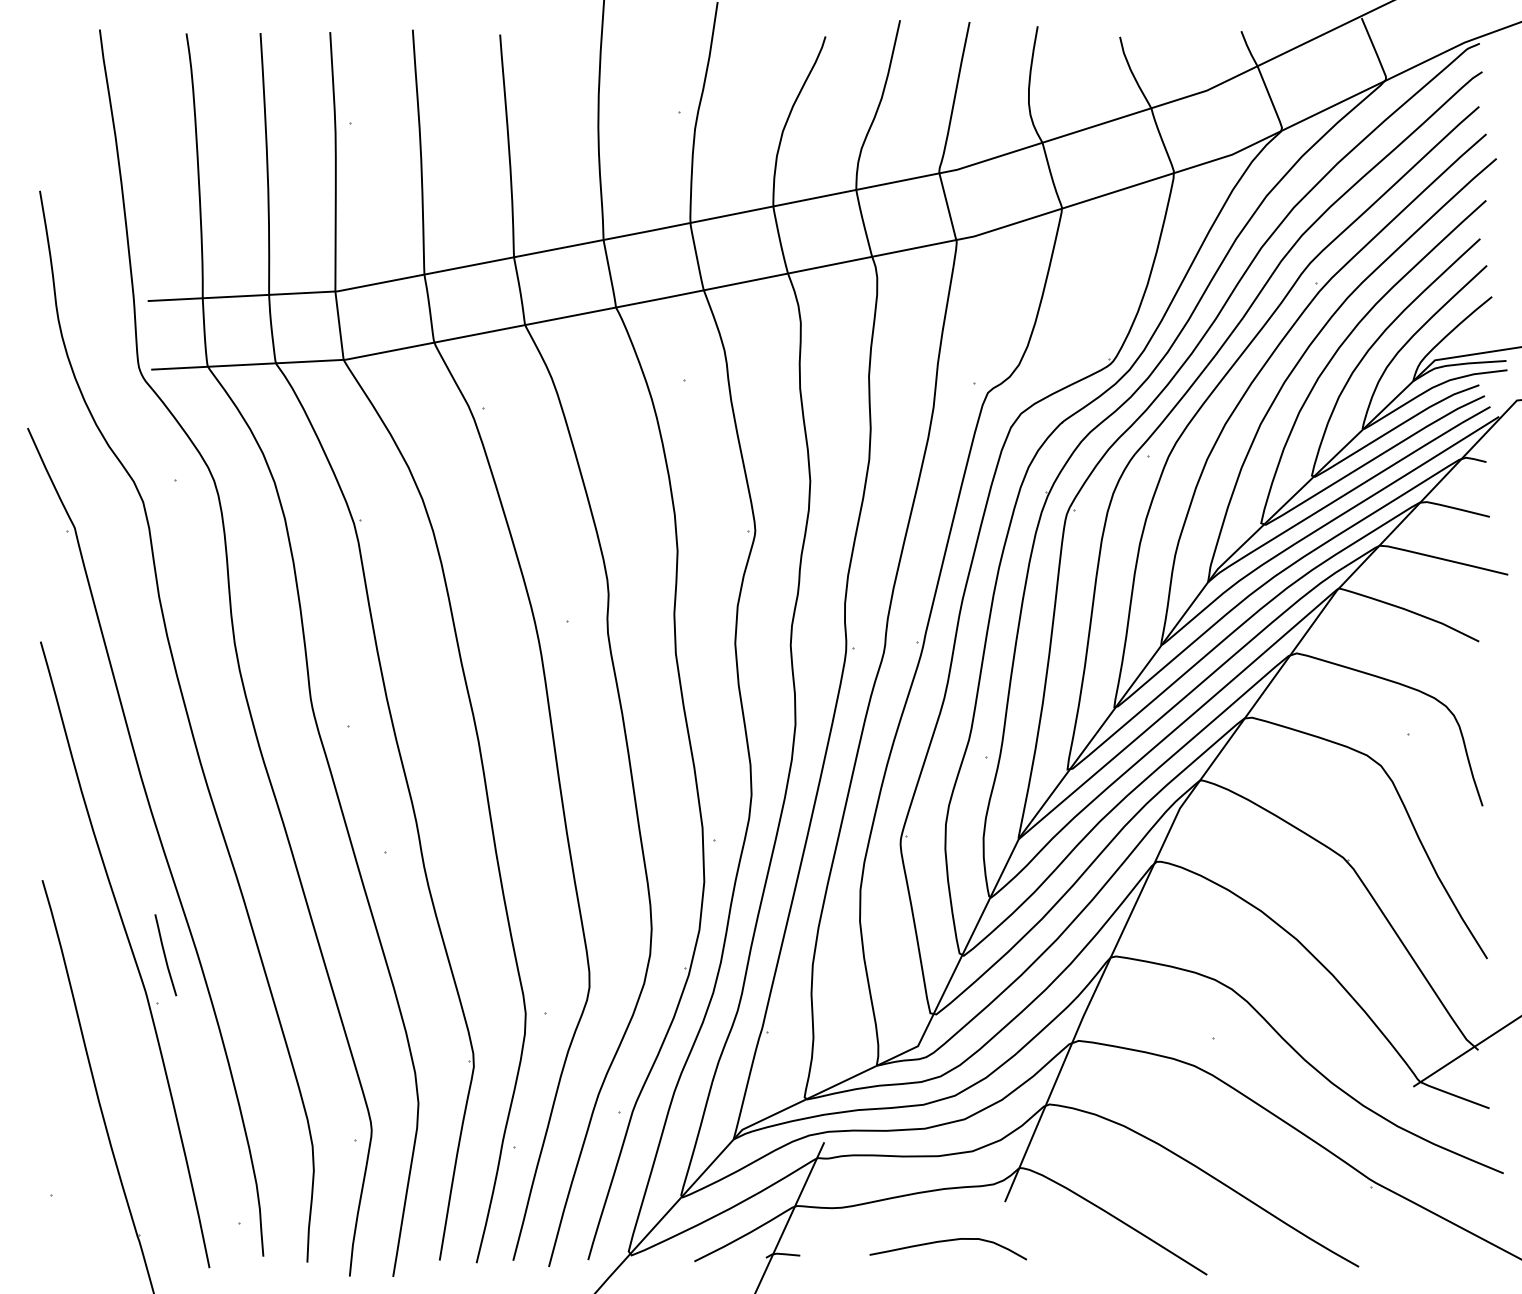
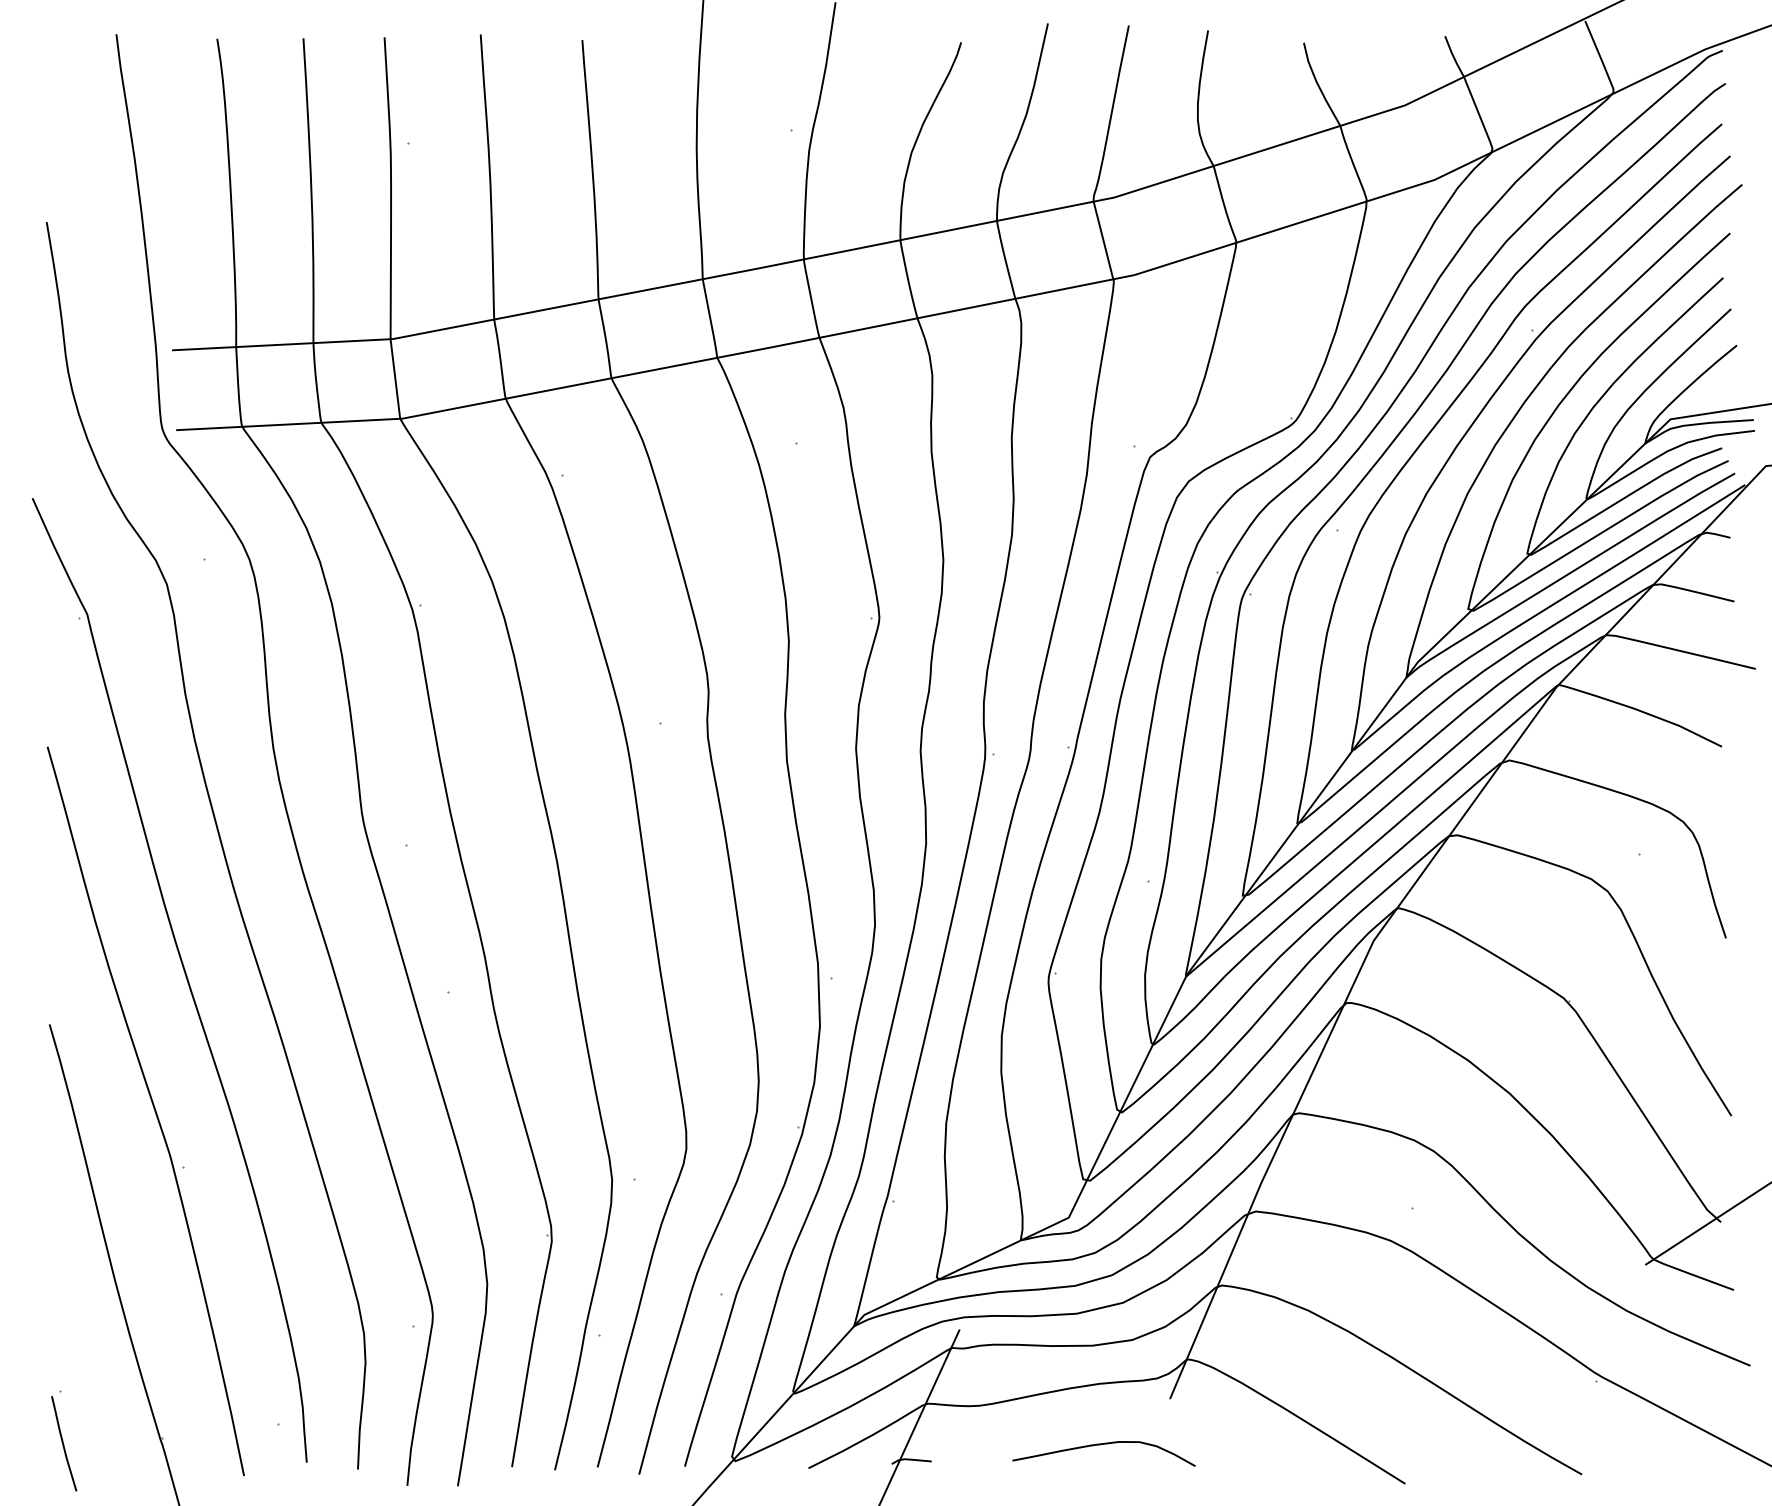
line: (165, 954) -> (63, 1443), moved

